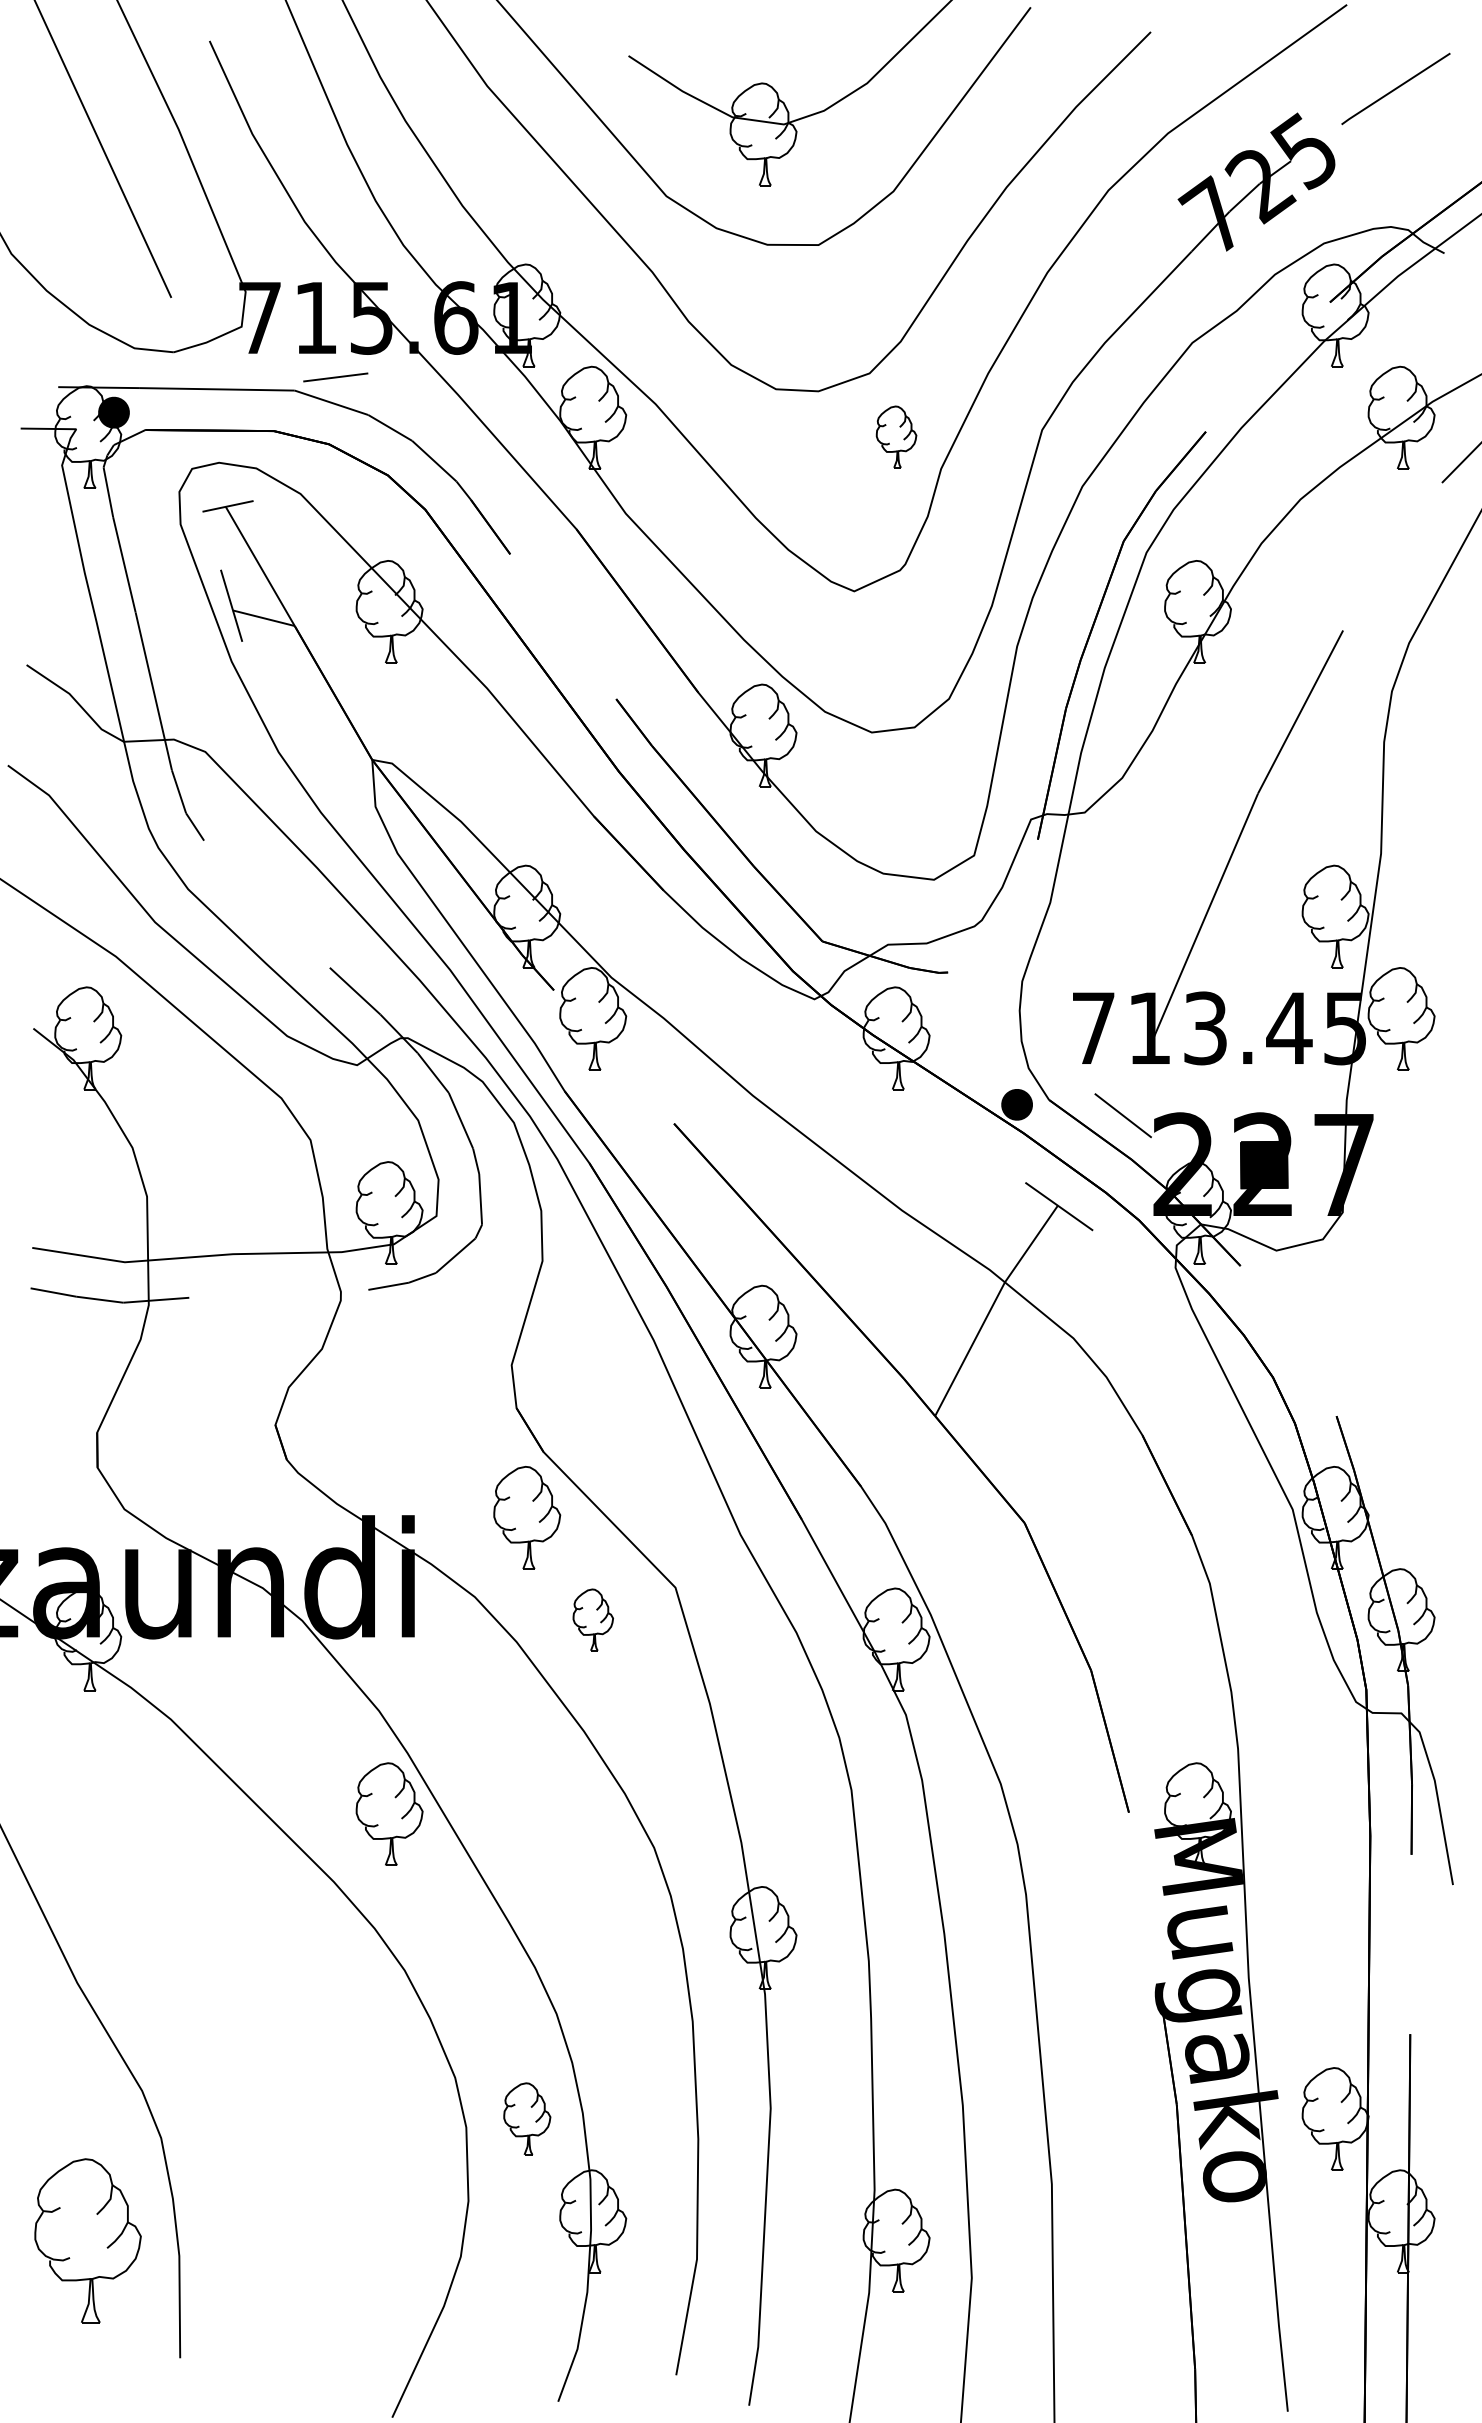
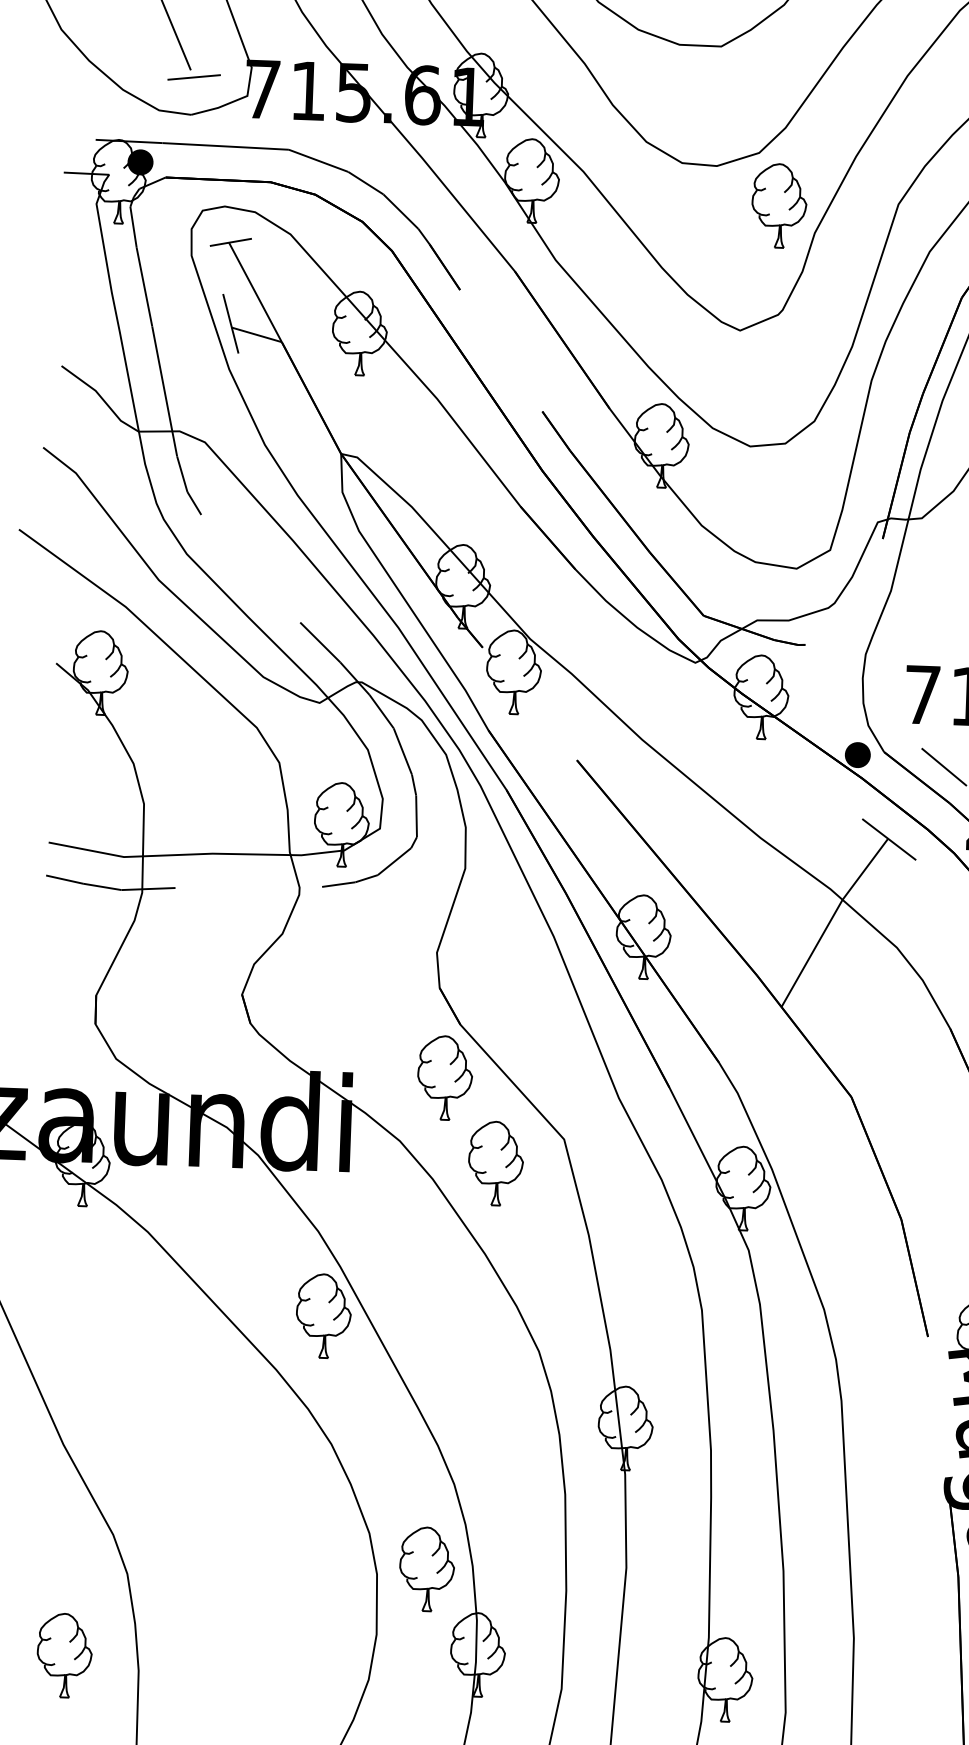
line: (335, 377) -> (193, 77), moved
part: (896, 436) -> (779, 205), size x1.67
part: (593, 1619) -> (496, 1163), size x1.67
part: (527, 2118) -> (427, 1568), size x1.43
part: (88, 2240) -> (64, 1655), size x0.62

